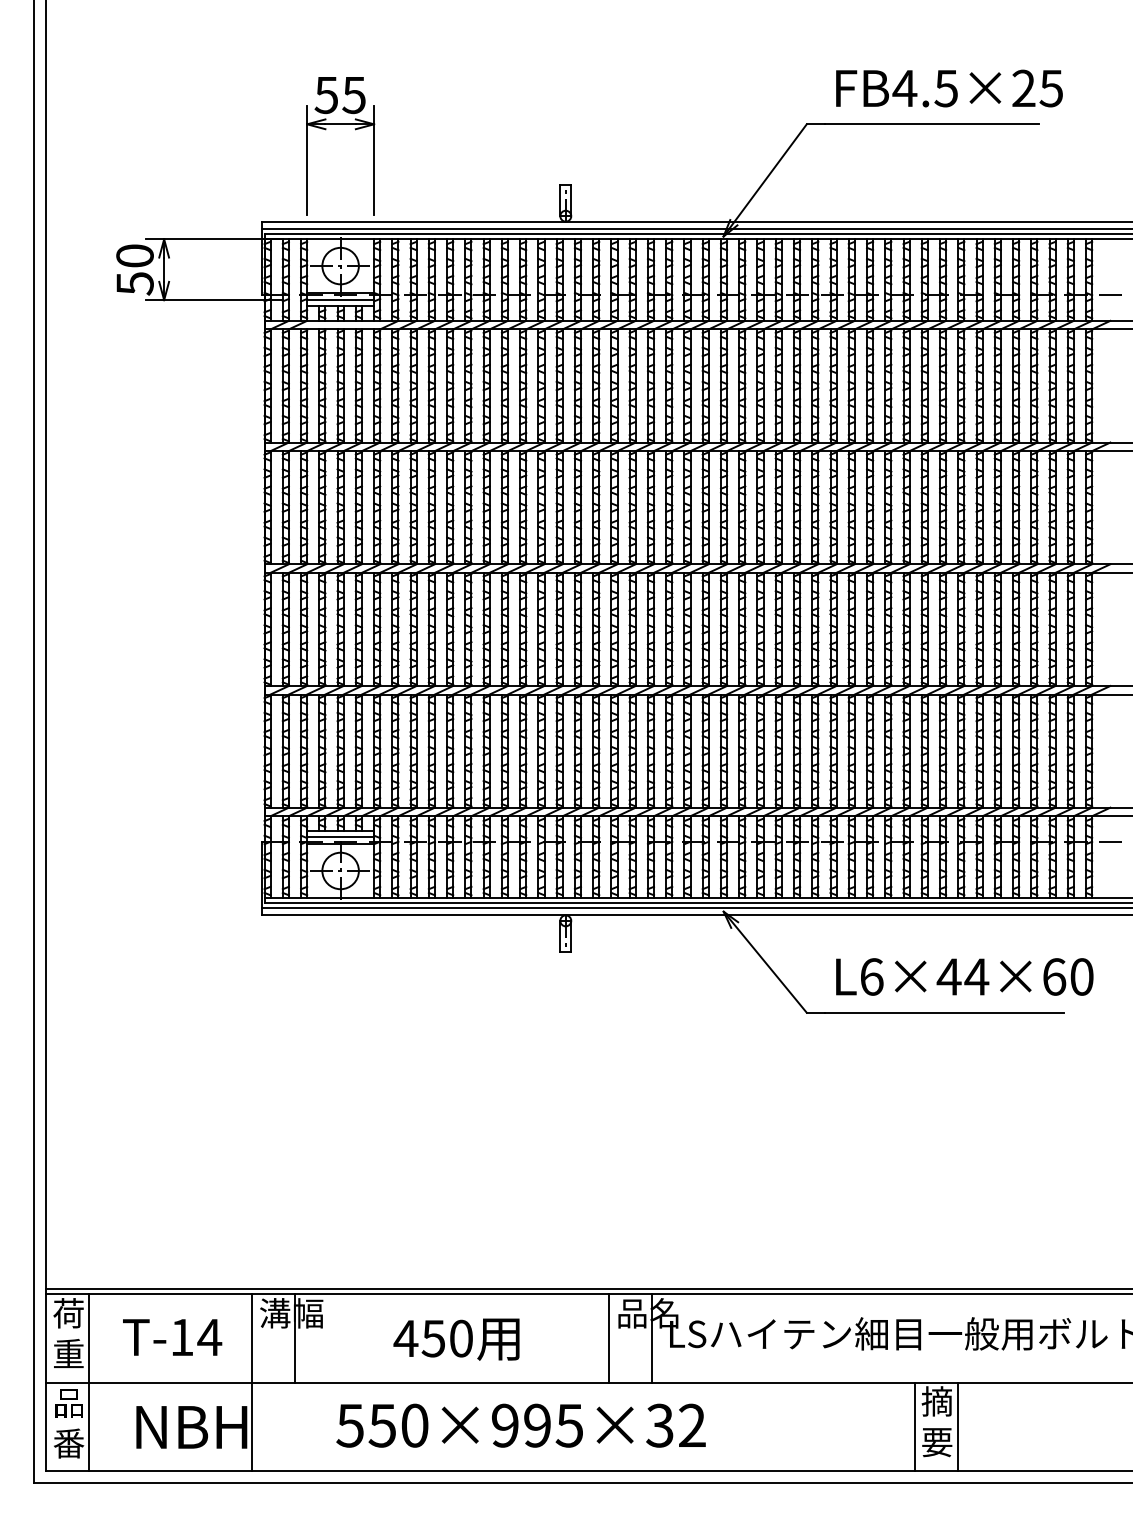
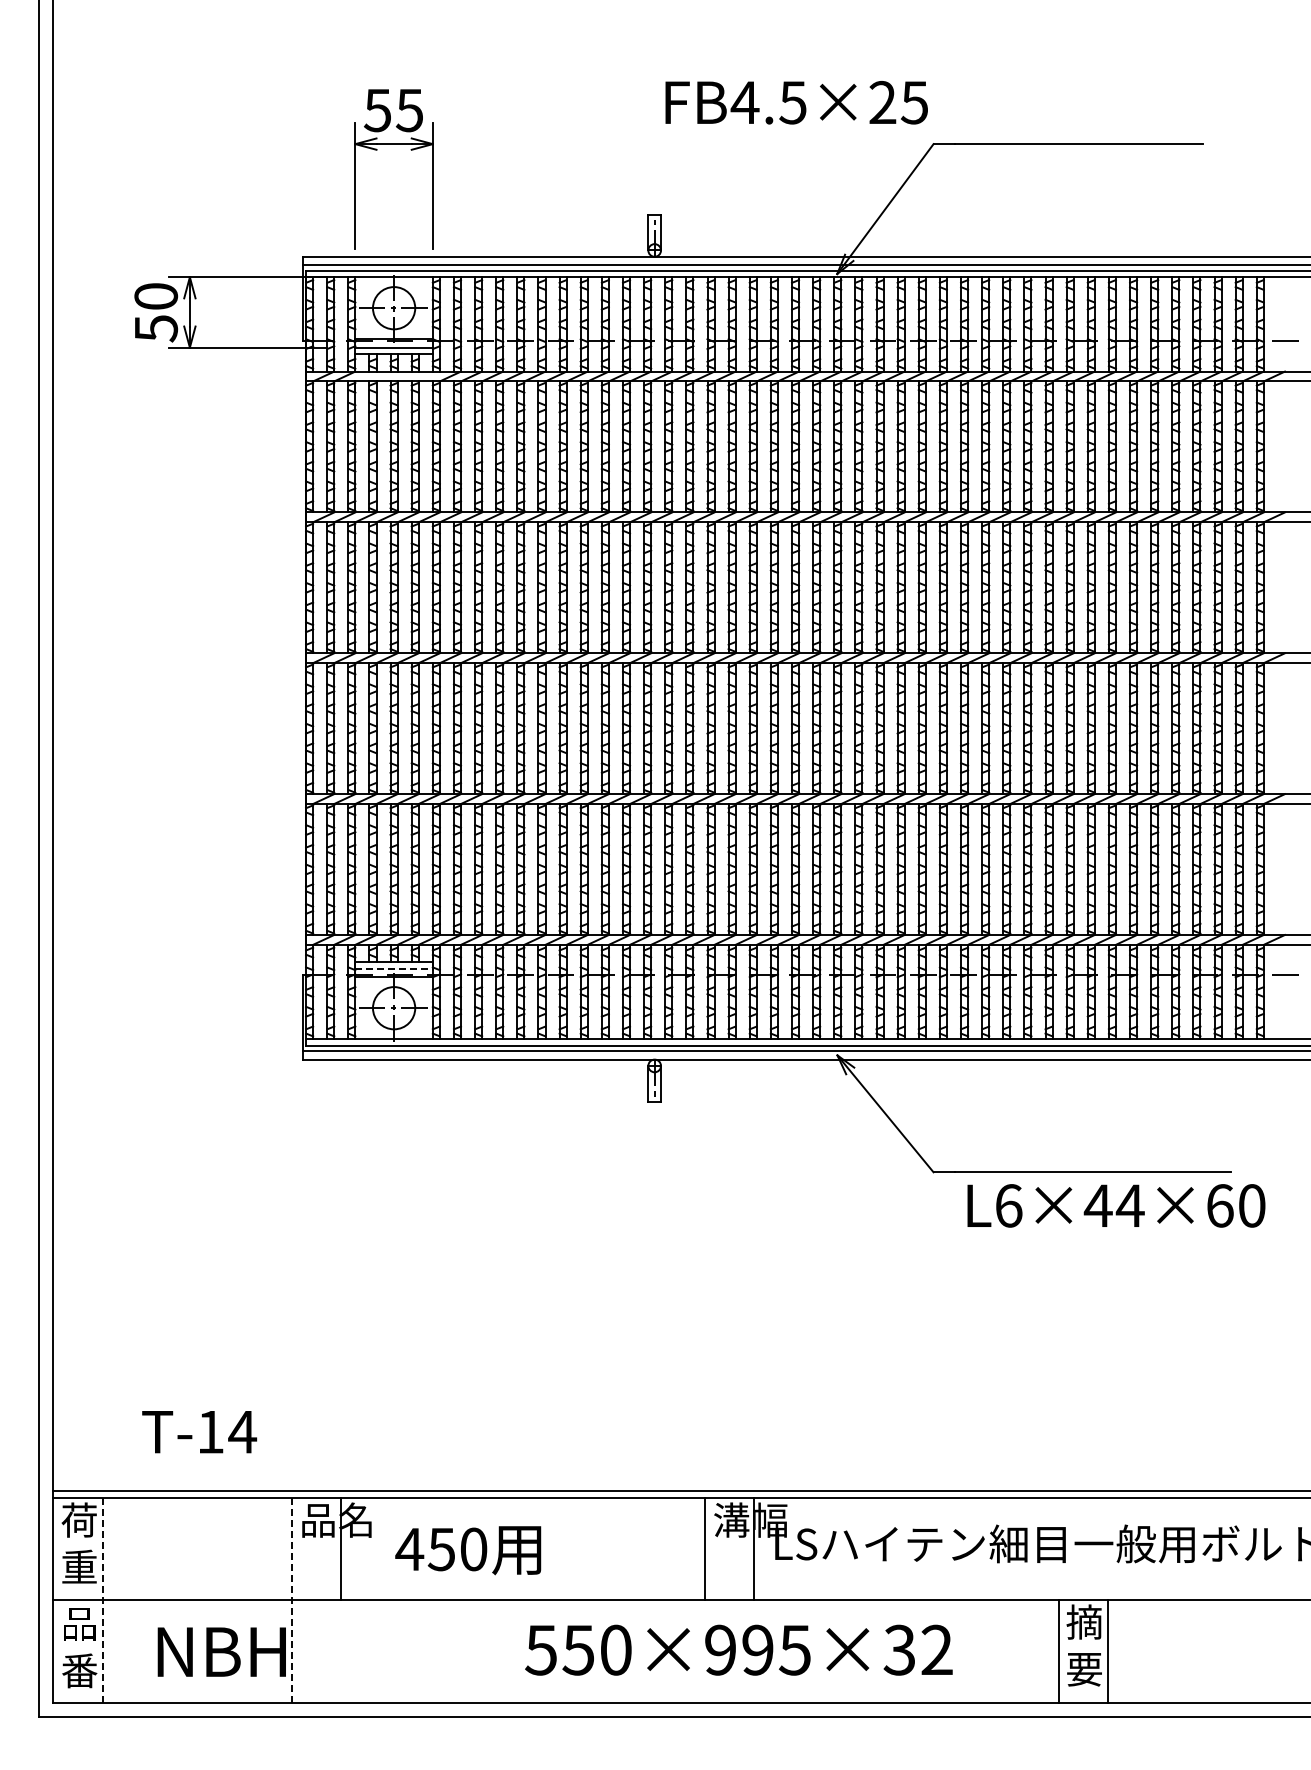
text: (949, 88) -> (796, 102), moved
line: (340, 836) -> (394, 968), solid -> dashed
text: (964, 976) -> (1116, 1205), moved
text: (290, 1312) -> (336, 1519), 溝幅 -> 品名
text: (648, 1312) -> (750, 1519), 品名 -> 溝幅
text: (172, 1337) -> (199, 1432), moved
text: (456, 1339) -> (468, 1550), moved
line: (88, 1382) -> (102, 1600), solid -> dashed
line: (251, 1382) -> (291, 1600), solid -> dashed
text: (520, 1425) -> (738, 1649), moved

